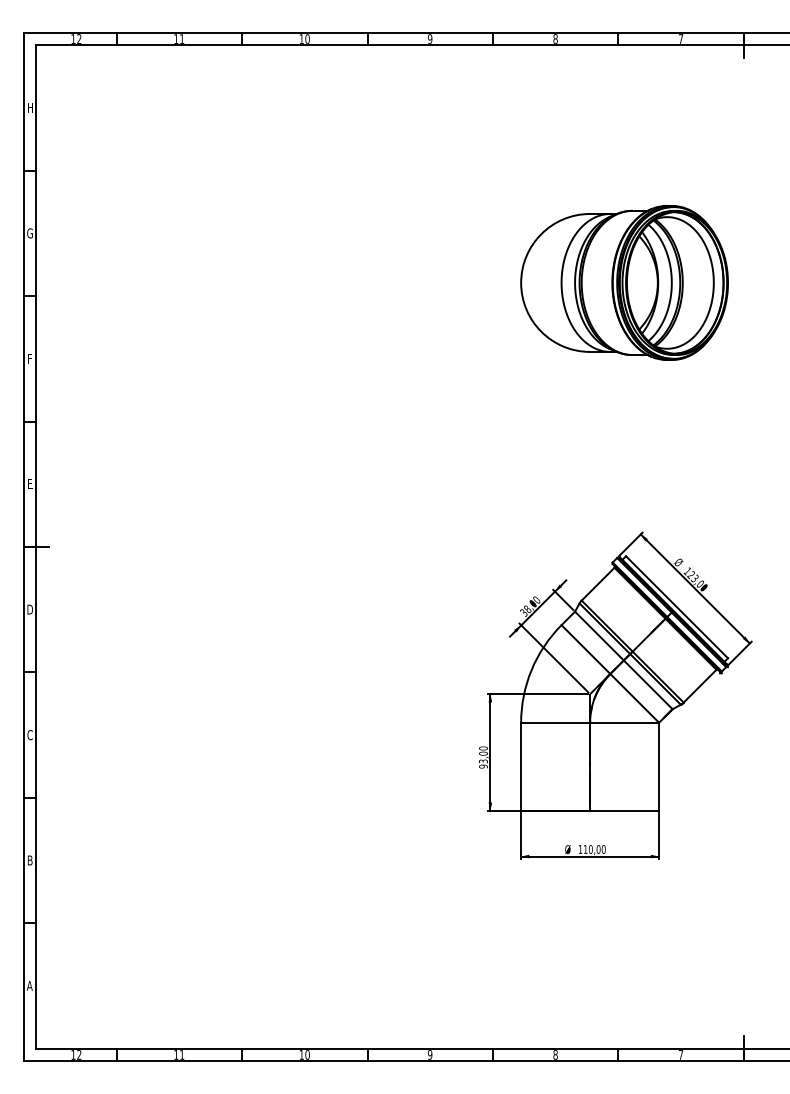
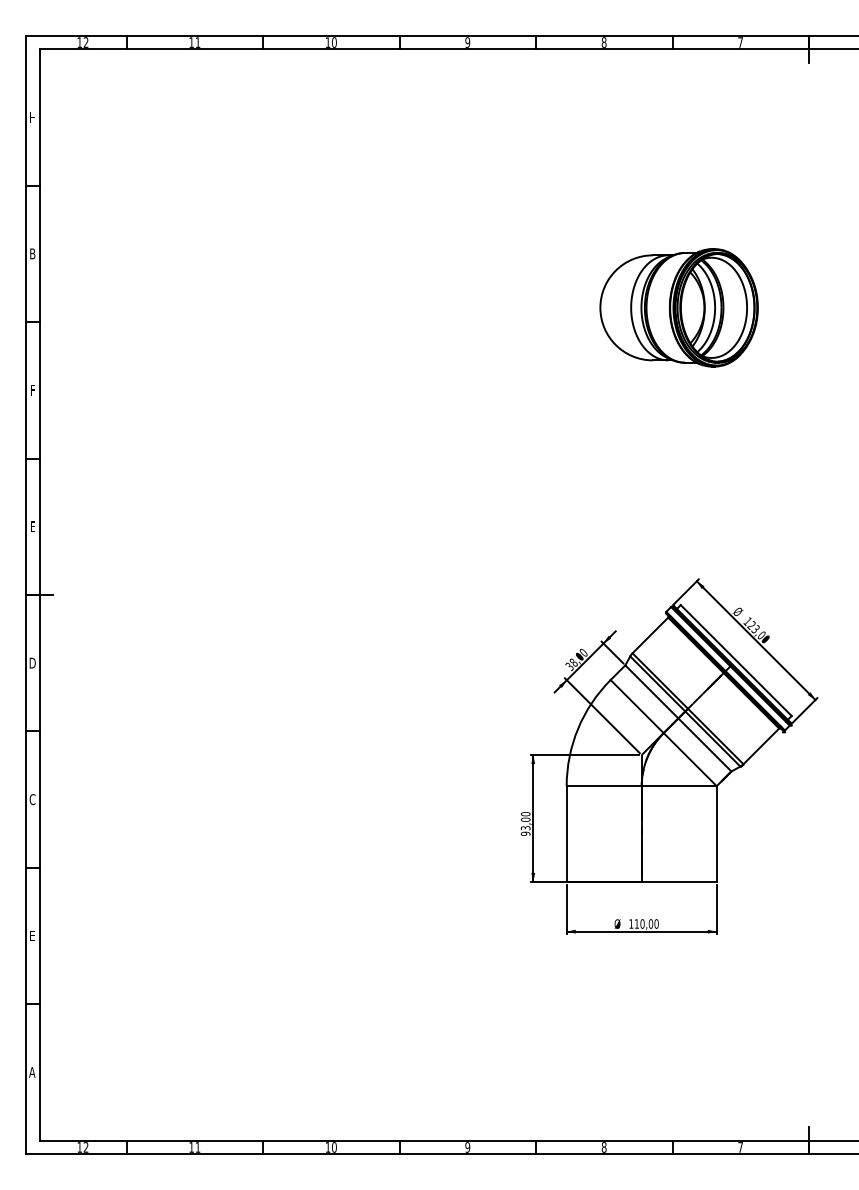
text: (29, 233) -> (32, 253), G -> B
part: (623, 282) -> (678, 307), size x0.7
text: (29, 860) -> (32, 935), B -> E

